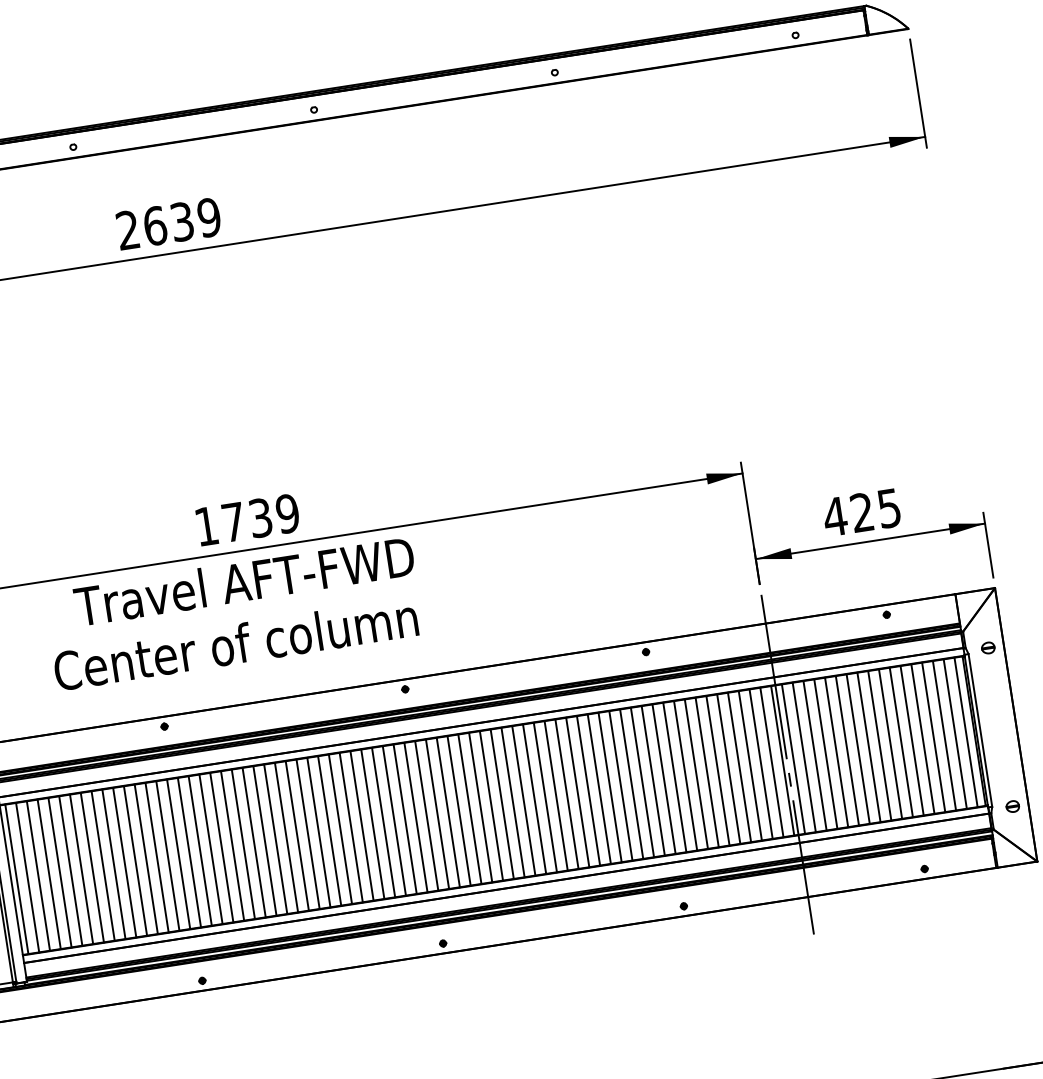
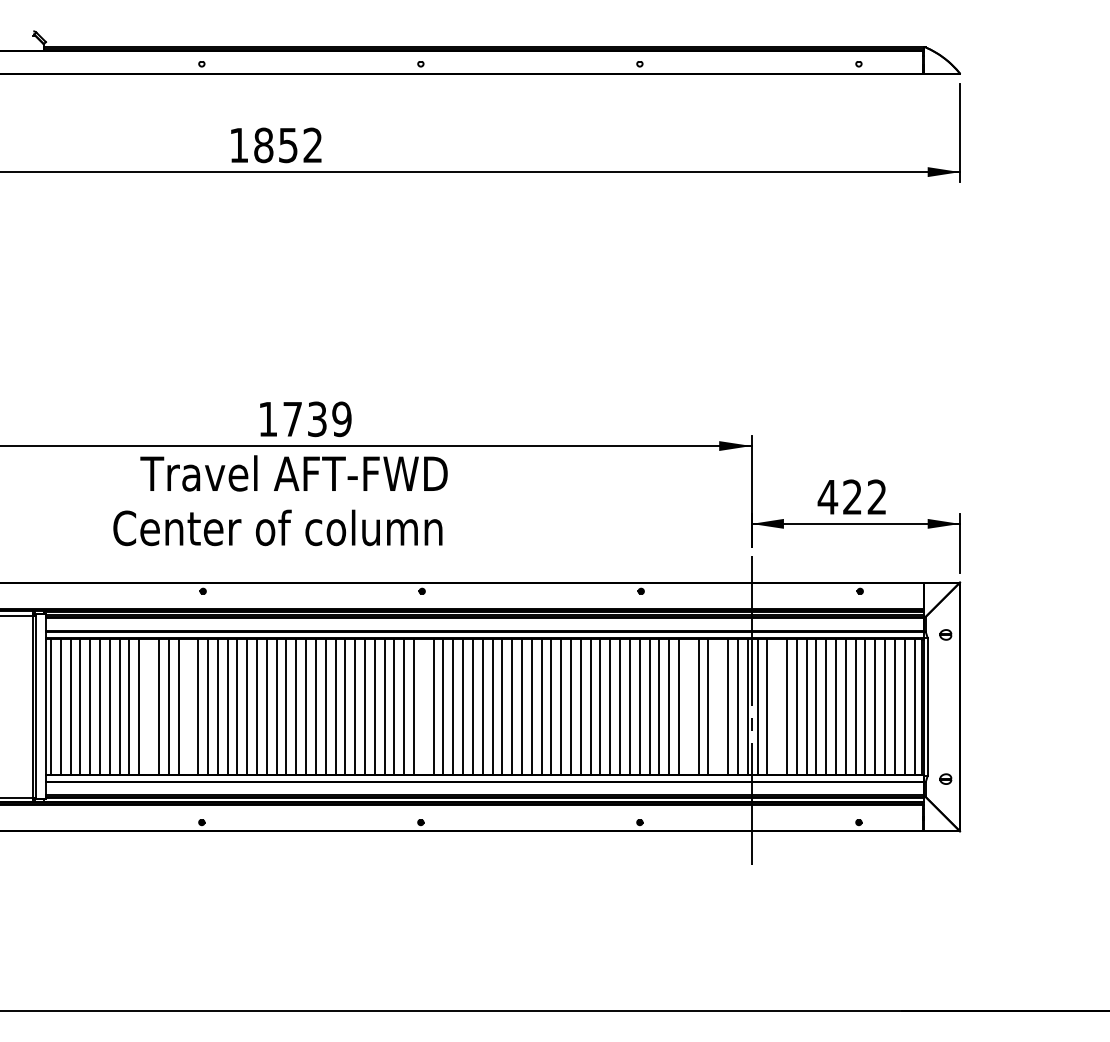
text: (168, 224) -> (275, 145), 2639 -> 1852
text: (888, 507) -> (876, 496), 425 -> 422
line: (815, 755) -> (777, 706), removed
line: (750, 765) -> (718, 706), removed
line: (717, 770) -> (688, 706), removed
line: (426, 815) -> (423, 706), removed
line: (167, 855) -> (188, 706), removed
line: (125, 862) -> (149, 706), removed

